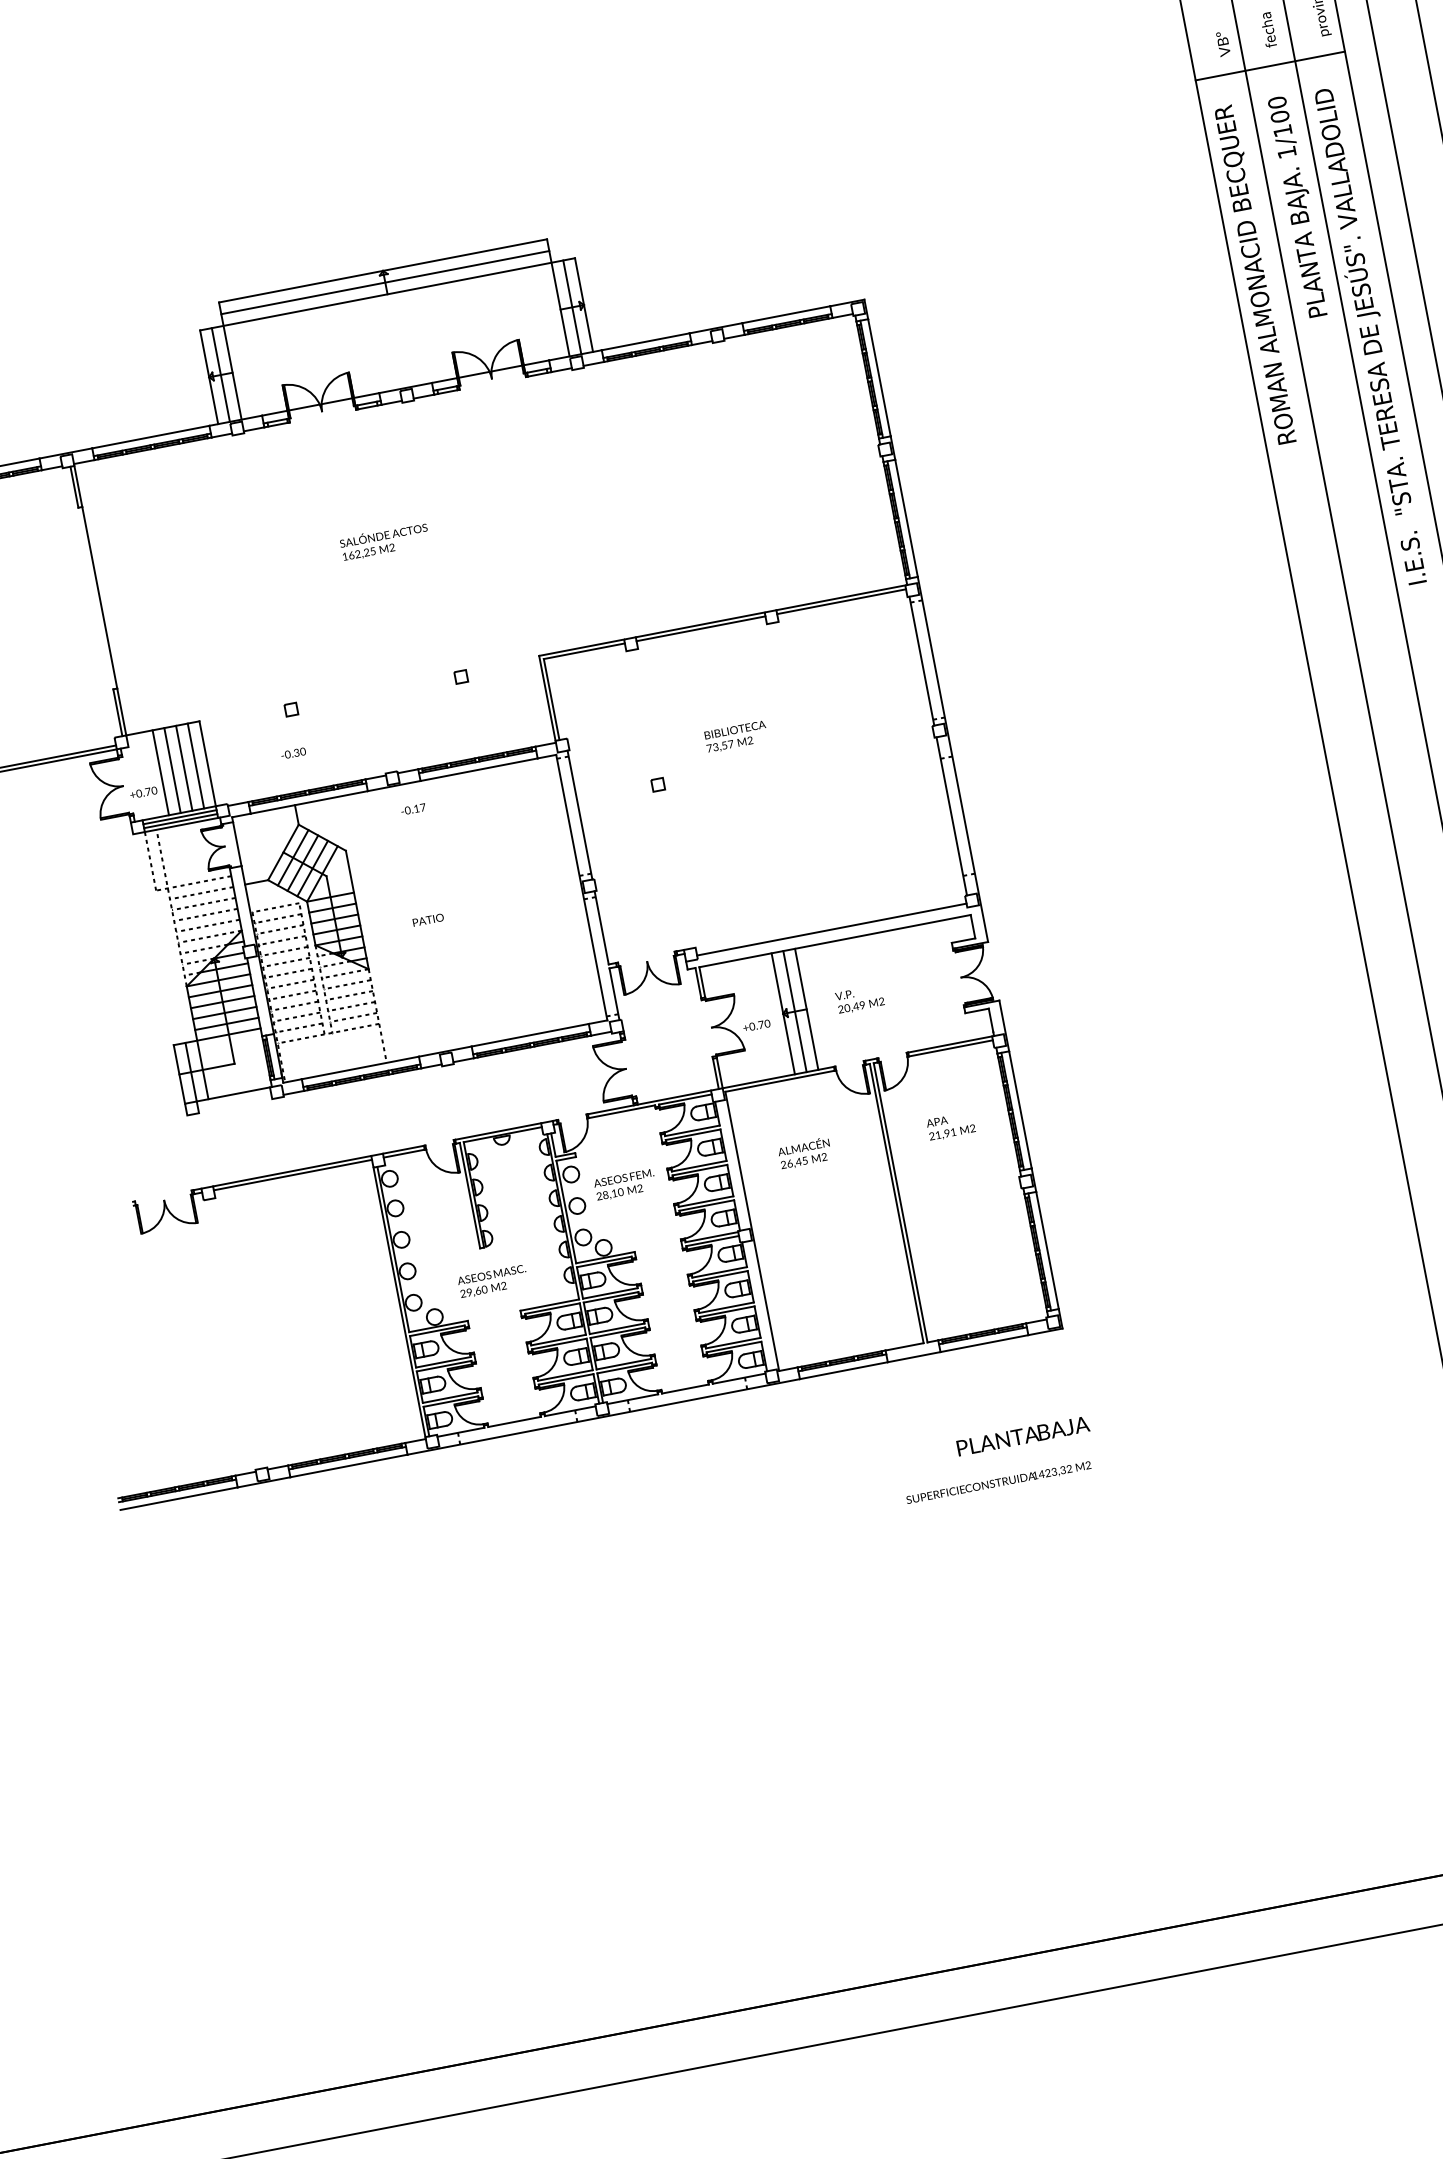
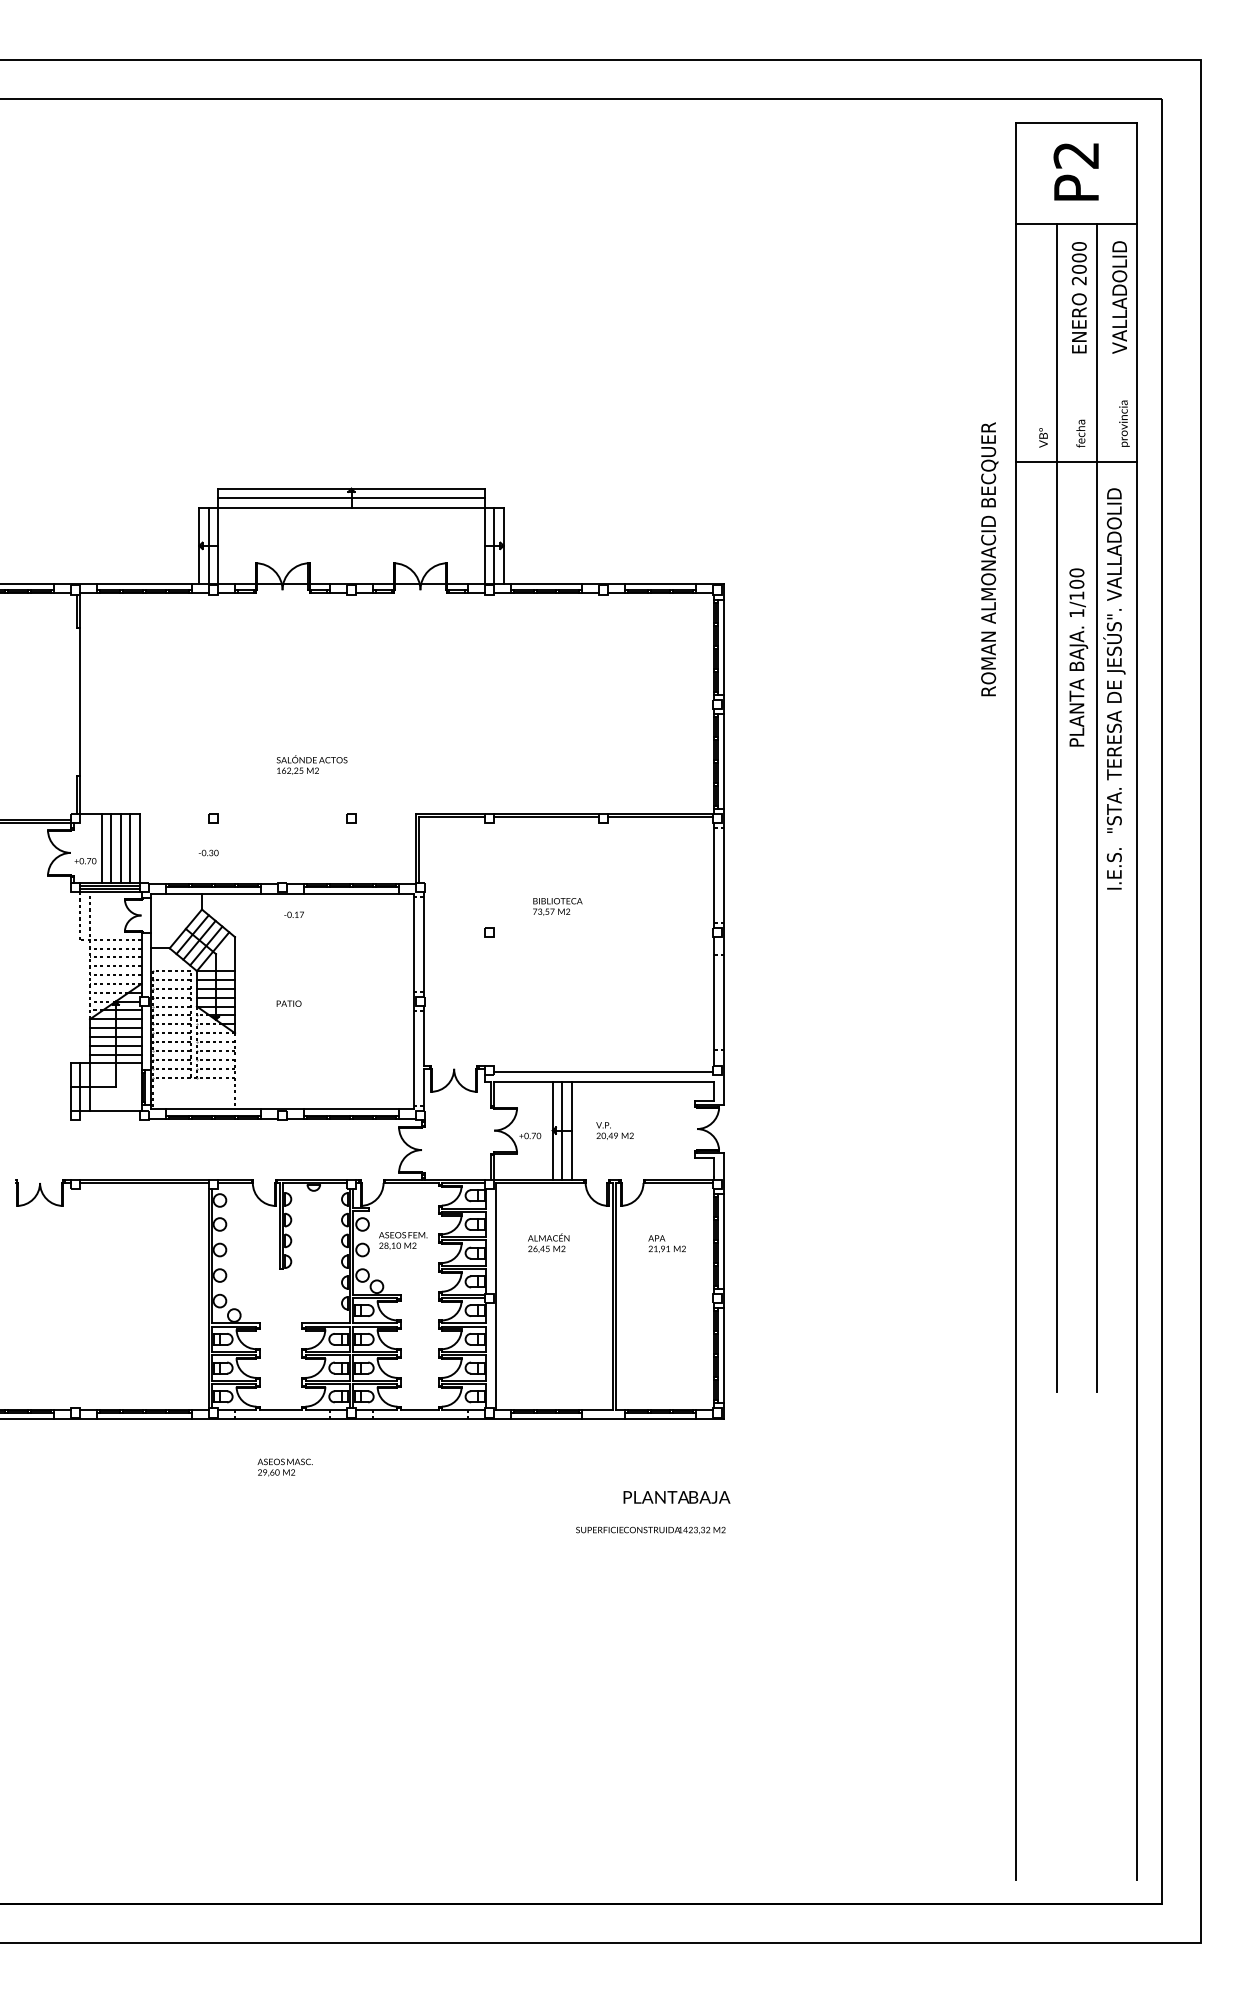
text: (1299, 206) -> (1078, 657), moved
text: (1256, 274) -> (989, 559), moved
text: (384, 541) -> (311, 764), moved
text: (492, 1281) -> (284, 1467), moved

